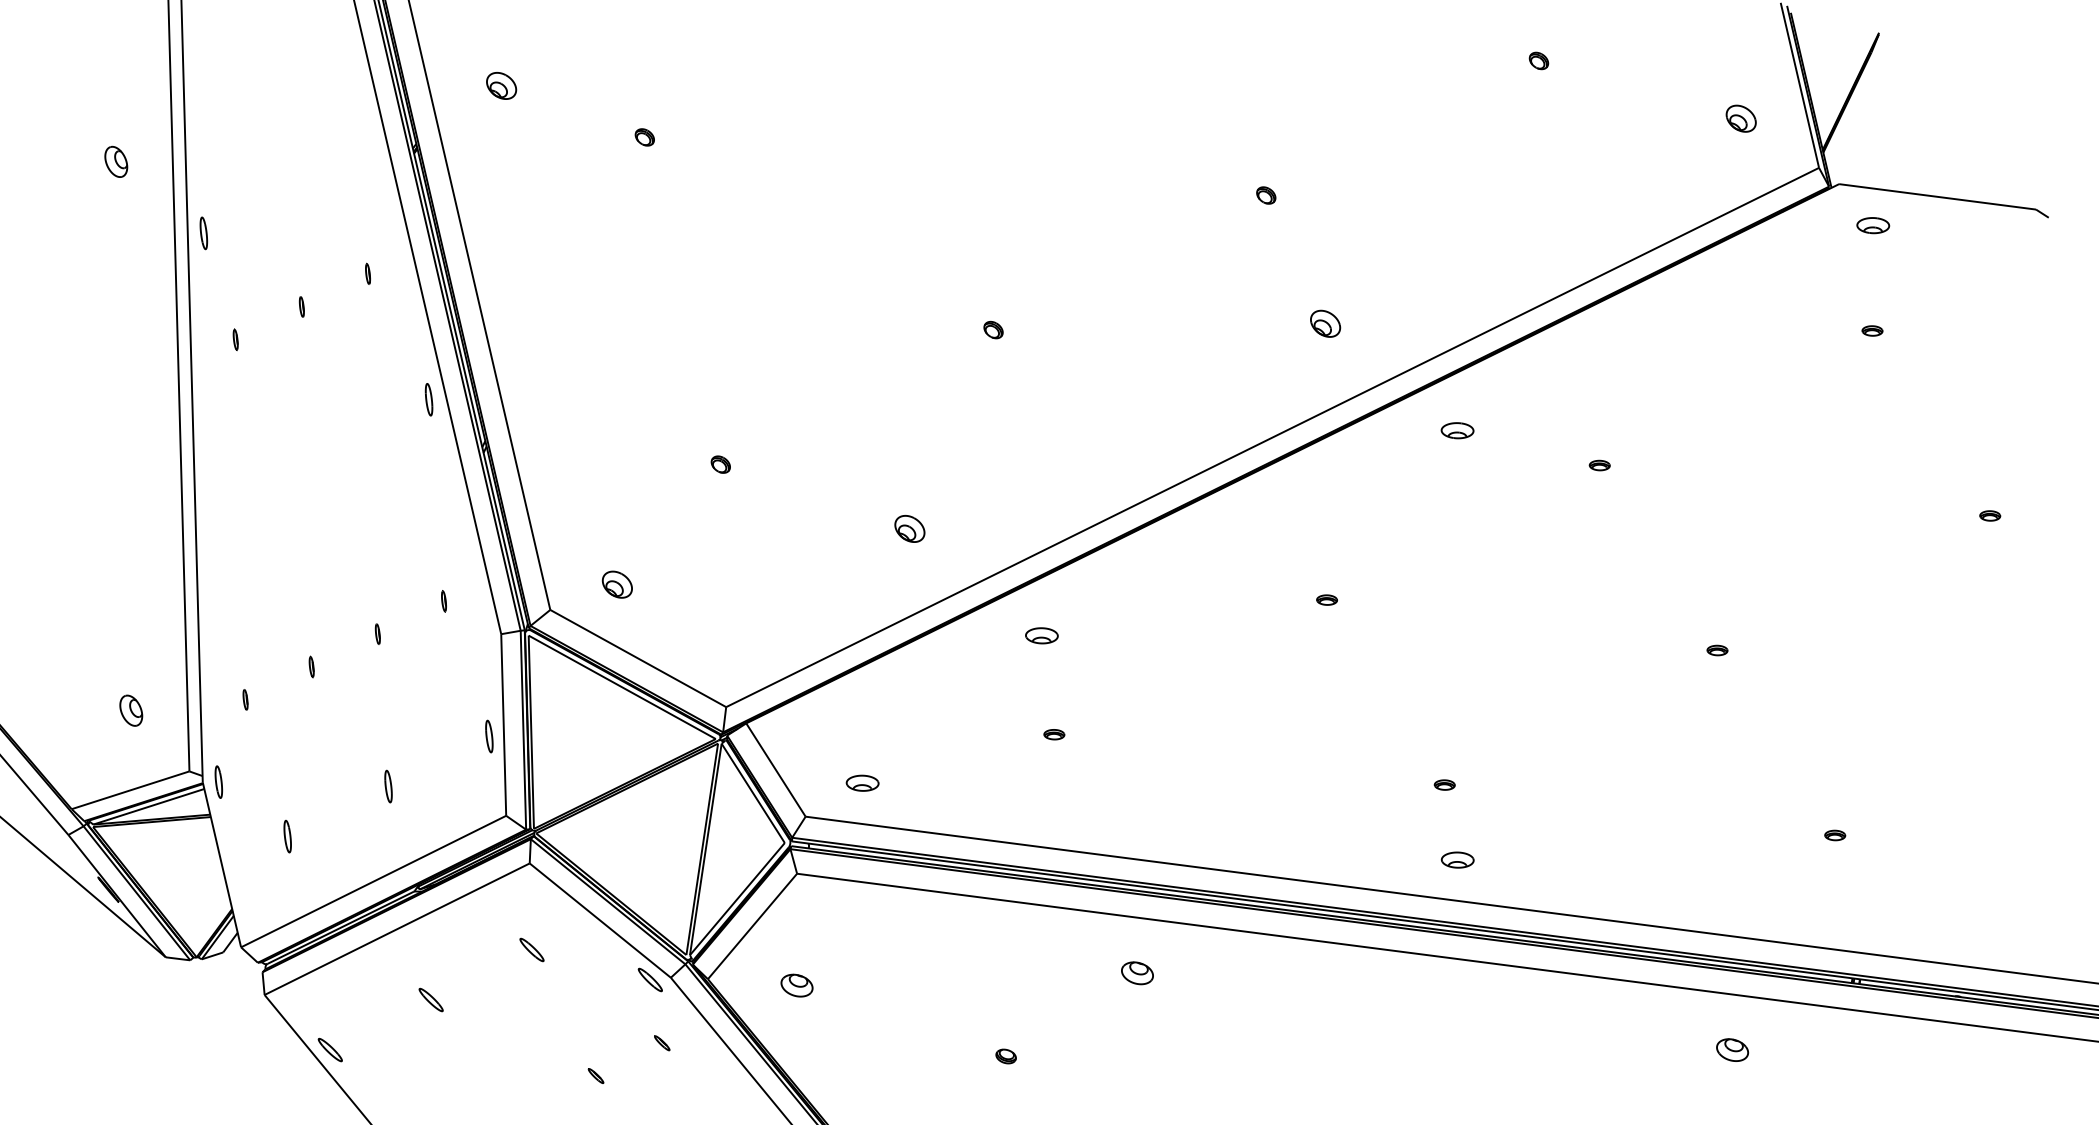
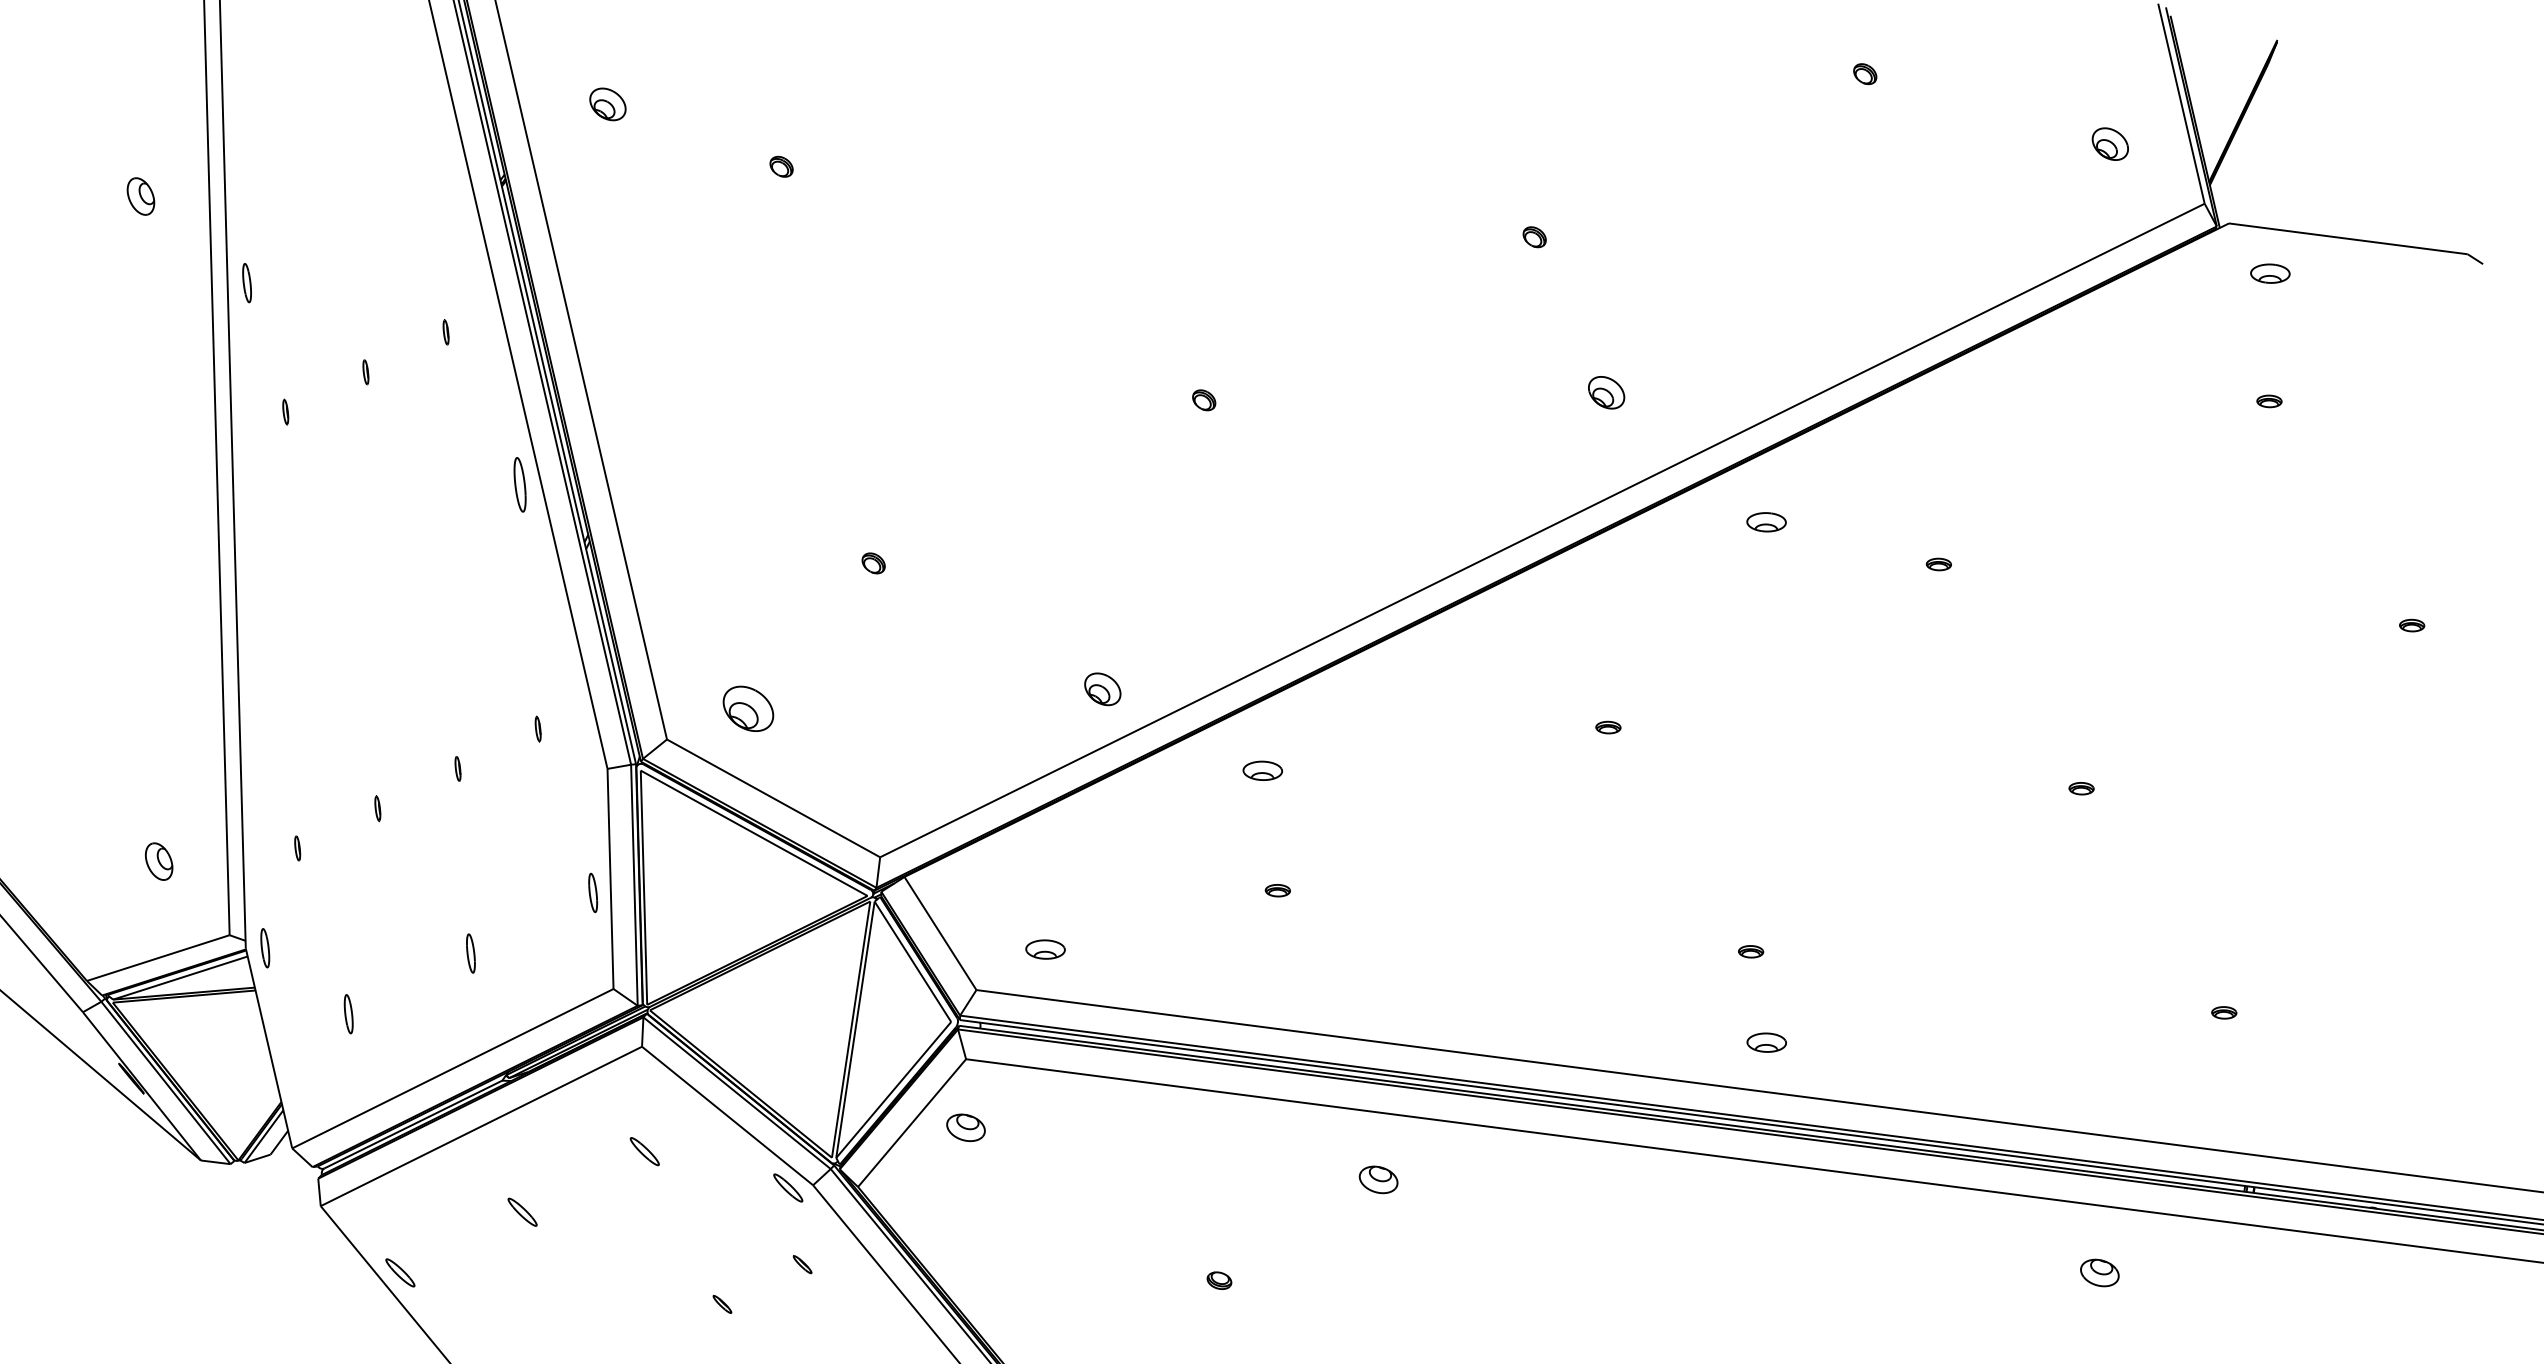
part: (428, 399) -> (519, 484), size x1.4
part: (909, 529) -> (1102, 689), moved
part: (616, 584) -> (747, 708), size x1.4
part: (796, 985) -> (965, 1127), moved

